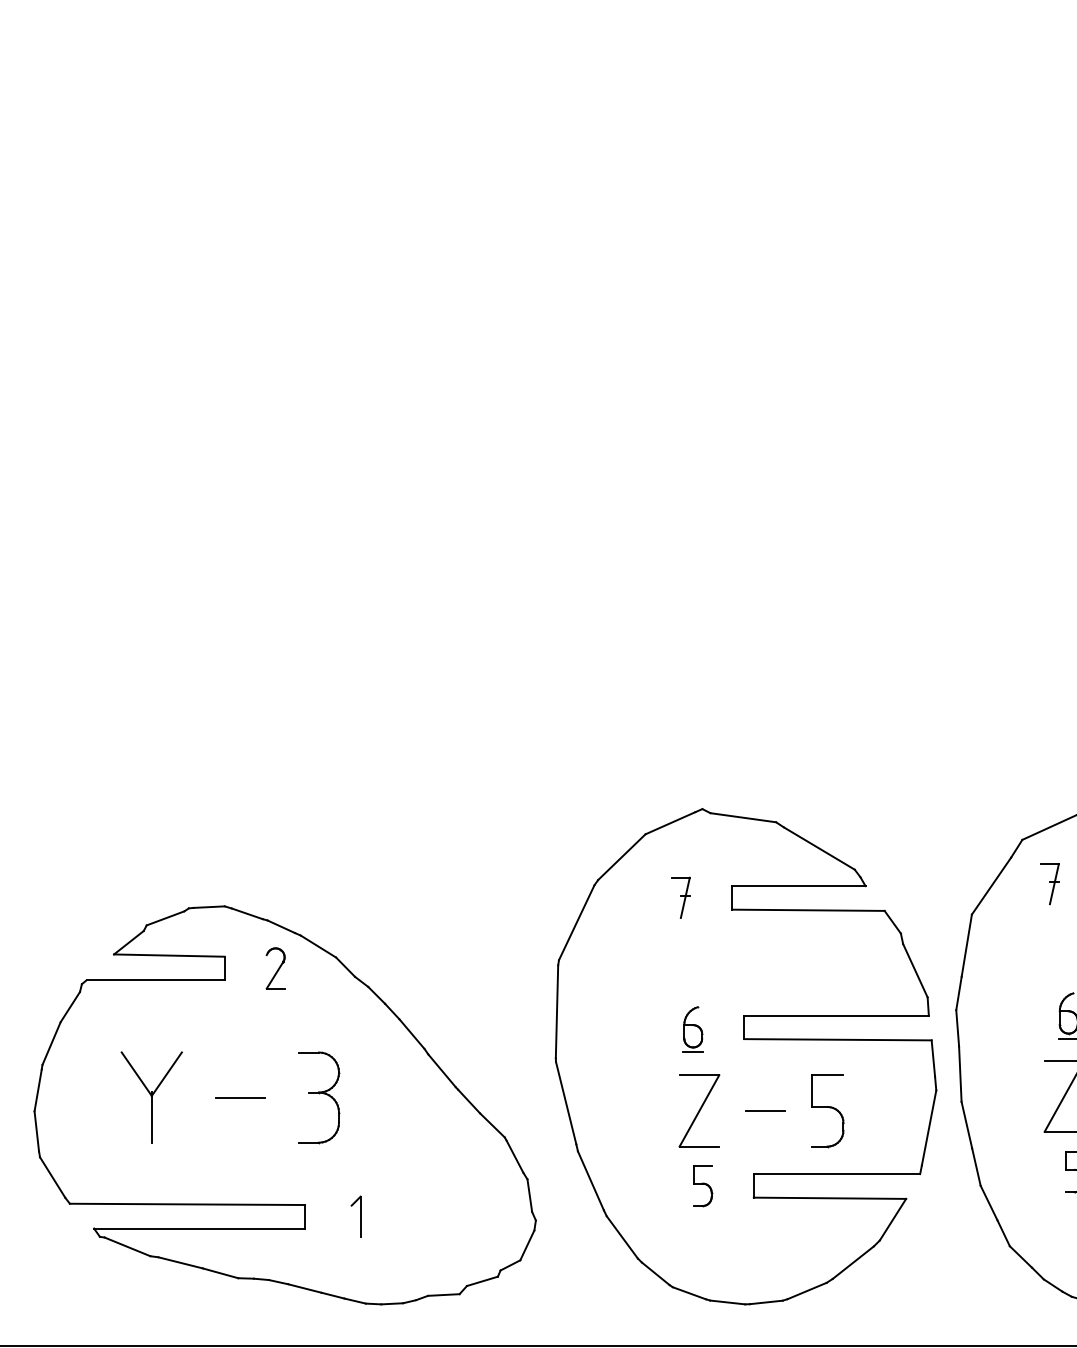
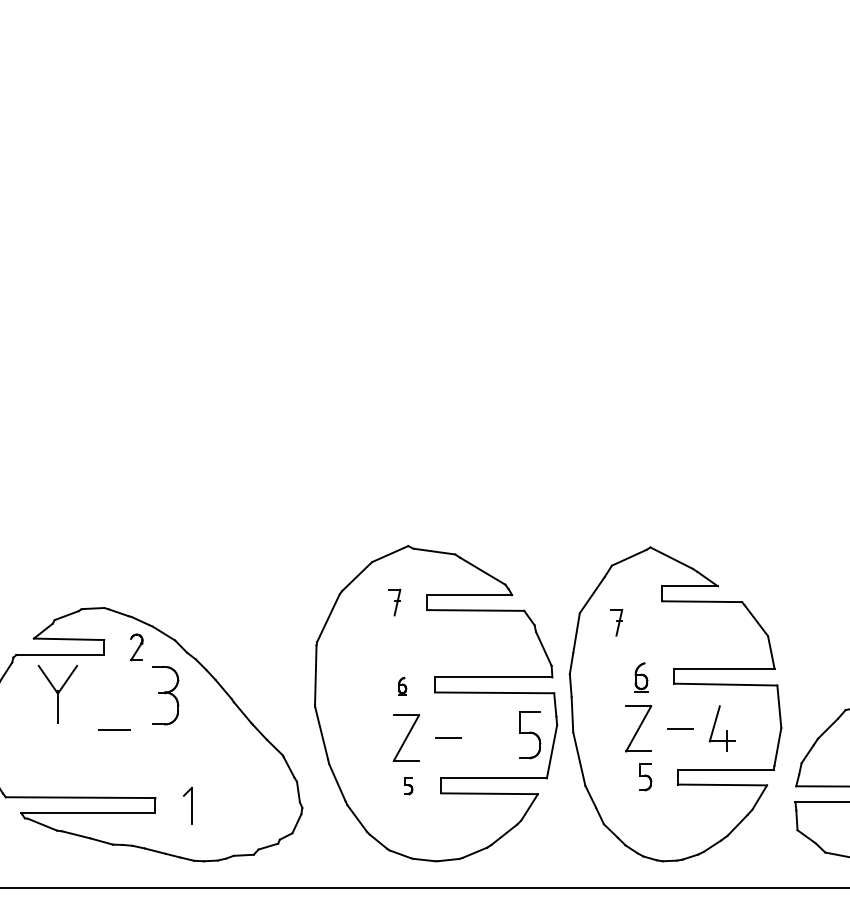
part: (1049, 883) -> (616, 622), moved
part: (693, 1029) -> (402, 686), size x0.6
part: (151, 1097) -> (57, 694), moved
part: (319, 1097) -> (165, 695), moved
part: (828, 1111) -> (530, 735), moved
part: (702, 1186) -> (408, 786), size x0.6
part: (355, 1215) -> (187, 804), size x1.4

